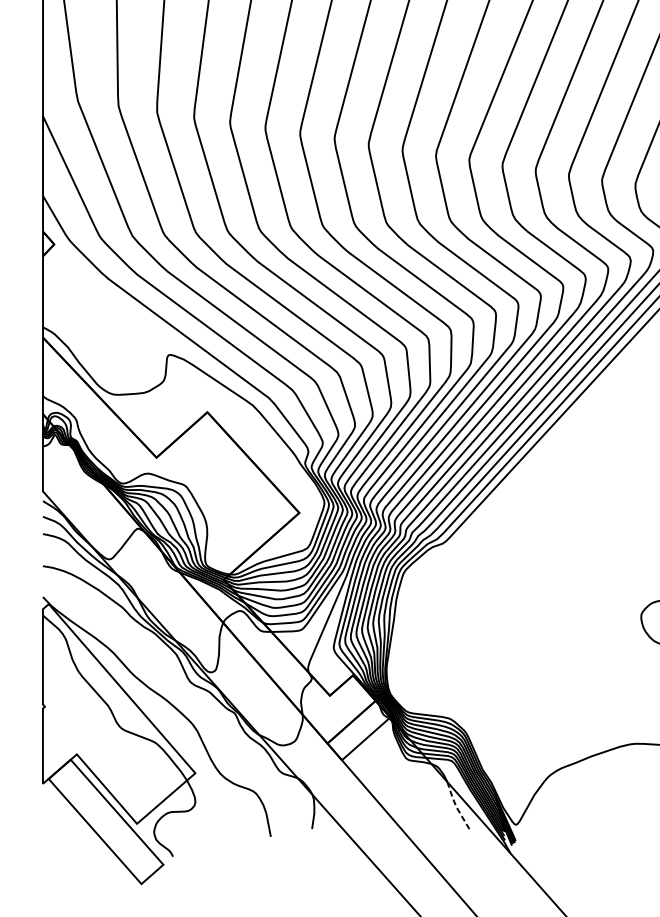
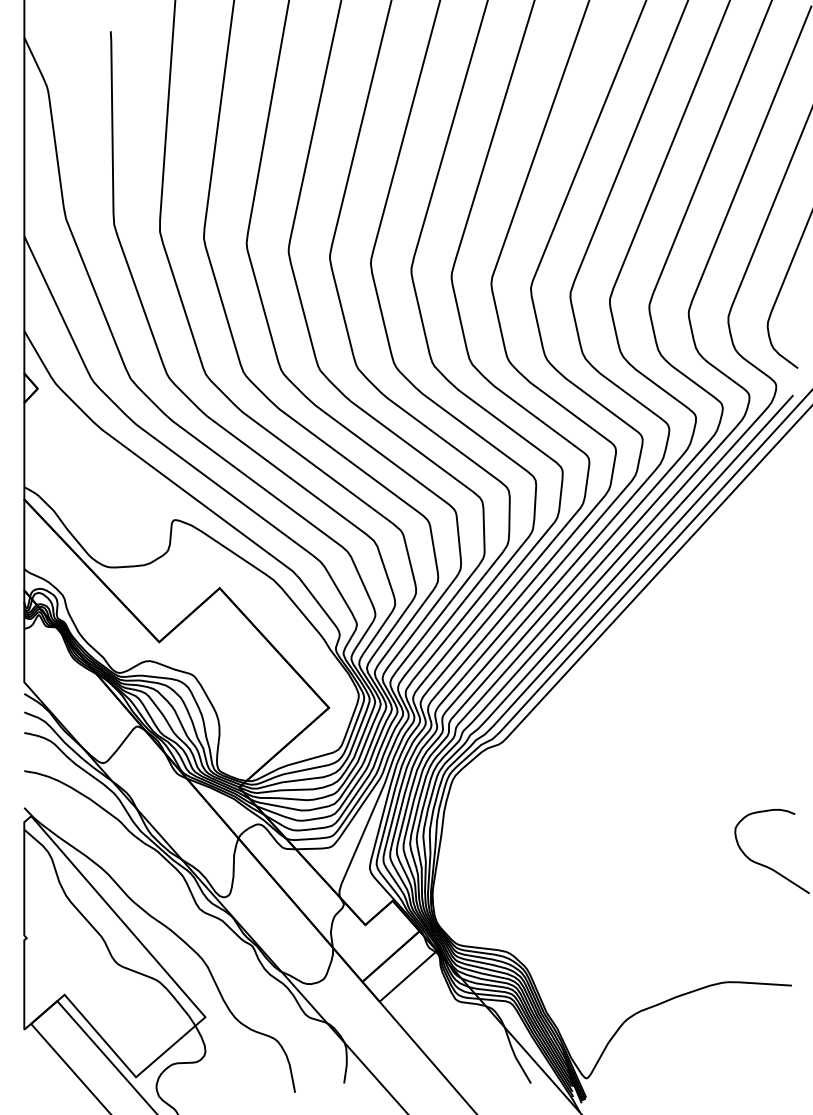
line: (456, 806) -> (515, 1056), dashed -> solid

